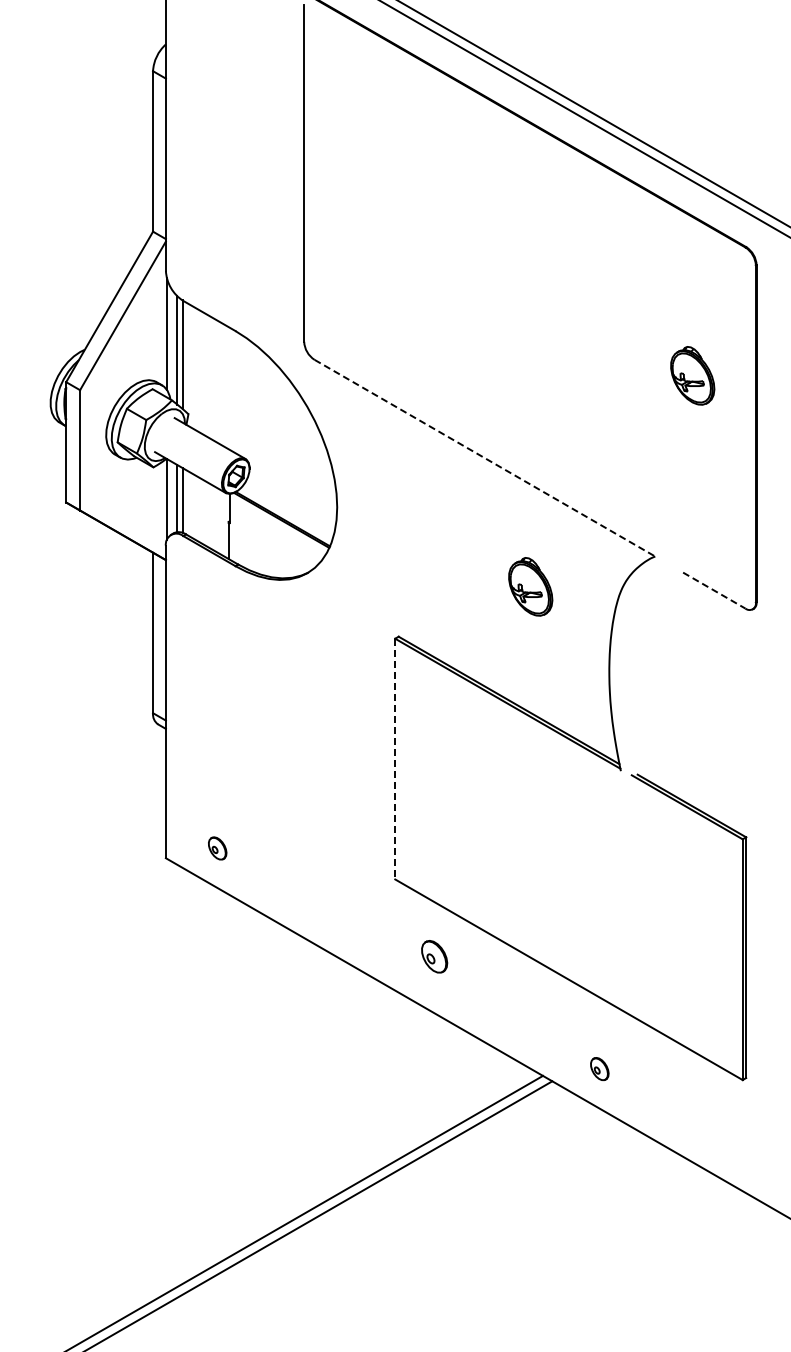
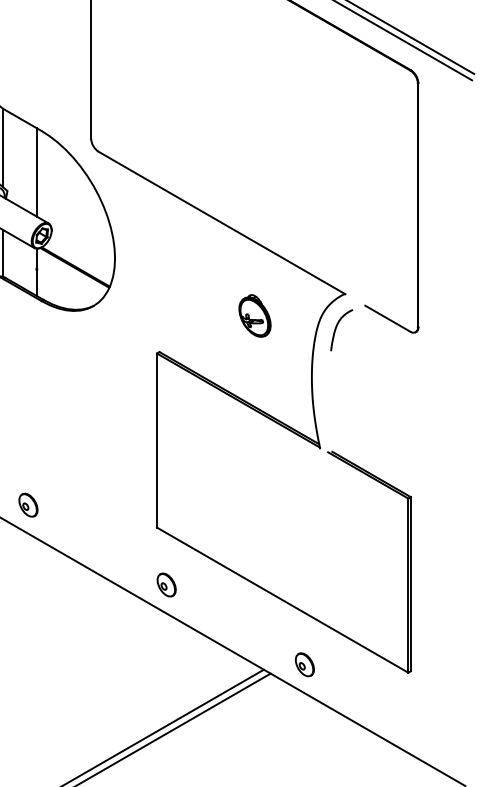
part: (692, 375) -> (372, 163), removed
line: (229, 388) -> (37, 172), added
line: (485, 458) -> (222, 223), dashed -> solid
line: (714, 590) -> (387, 318), dashed -> solid
curve: (643, 604) -> (336, 328), added
line: (395, 759) -> (157, 440), dashed -> solid
part: (217, 848) -> (28, 505), size x1.43
part: (434, 956) -> (166, 584), moved
part: (599, 1068) -> (304, 664), size x1.43

